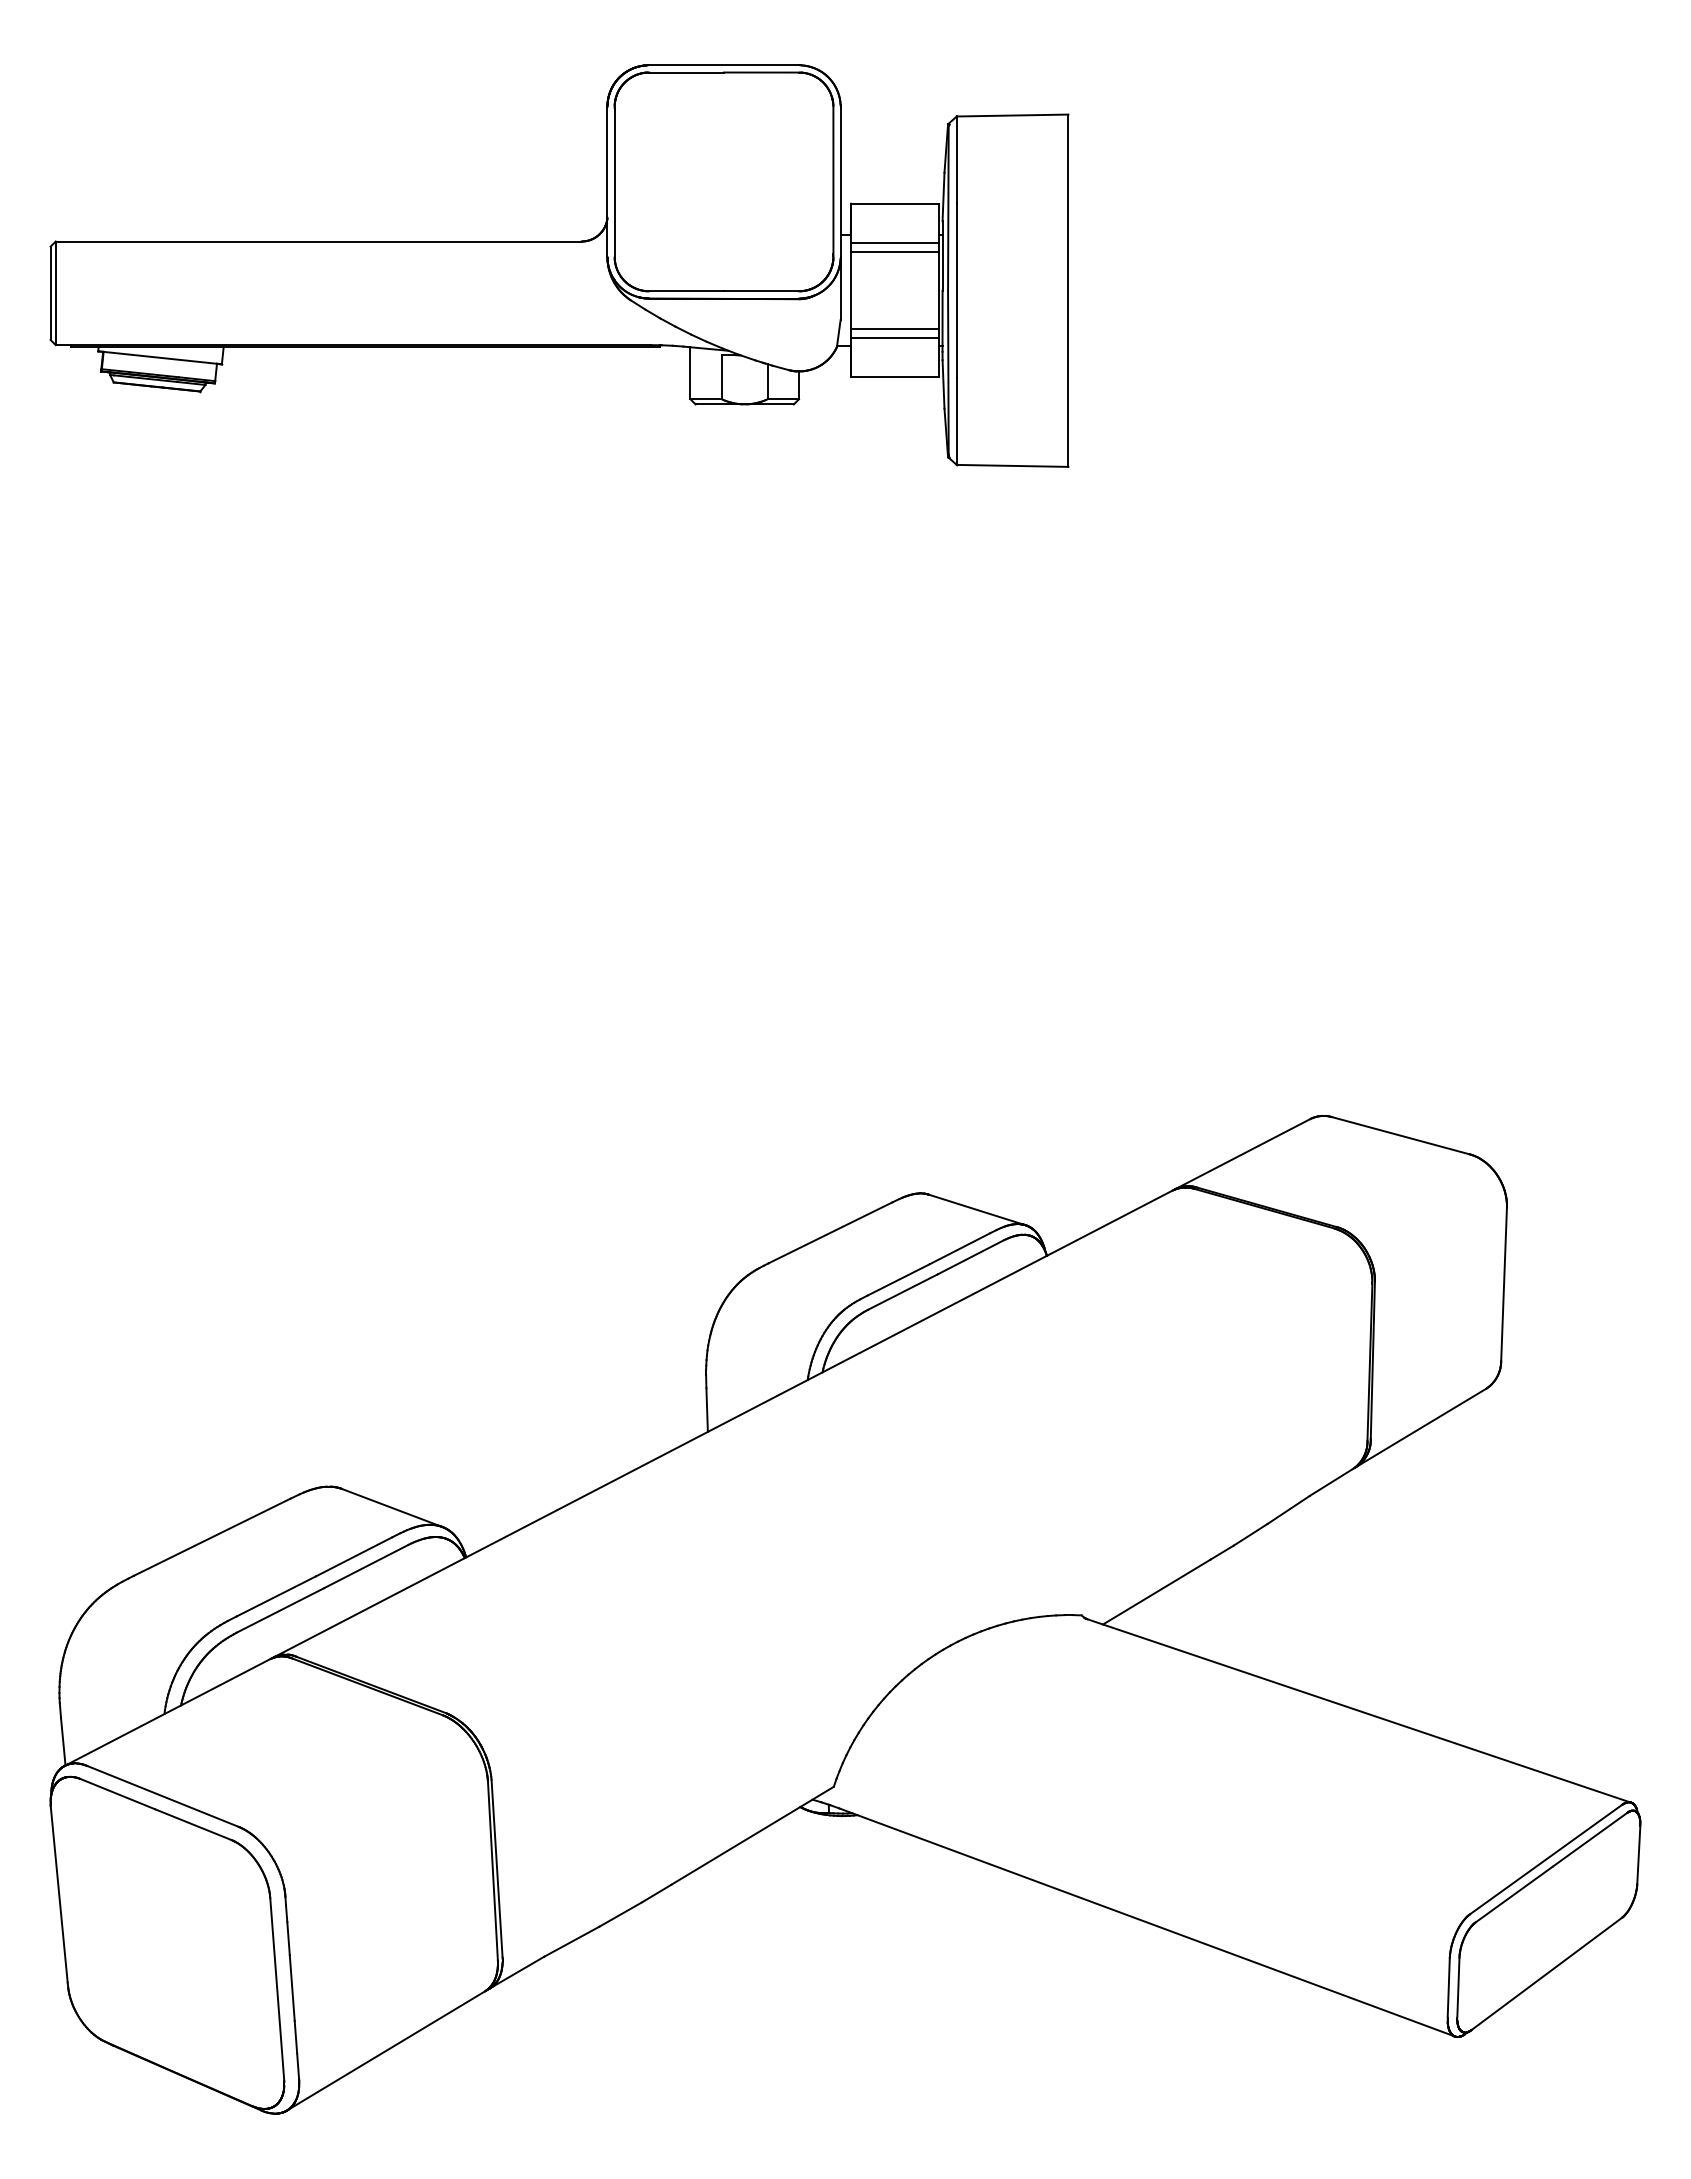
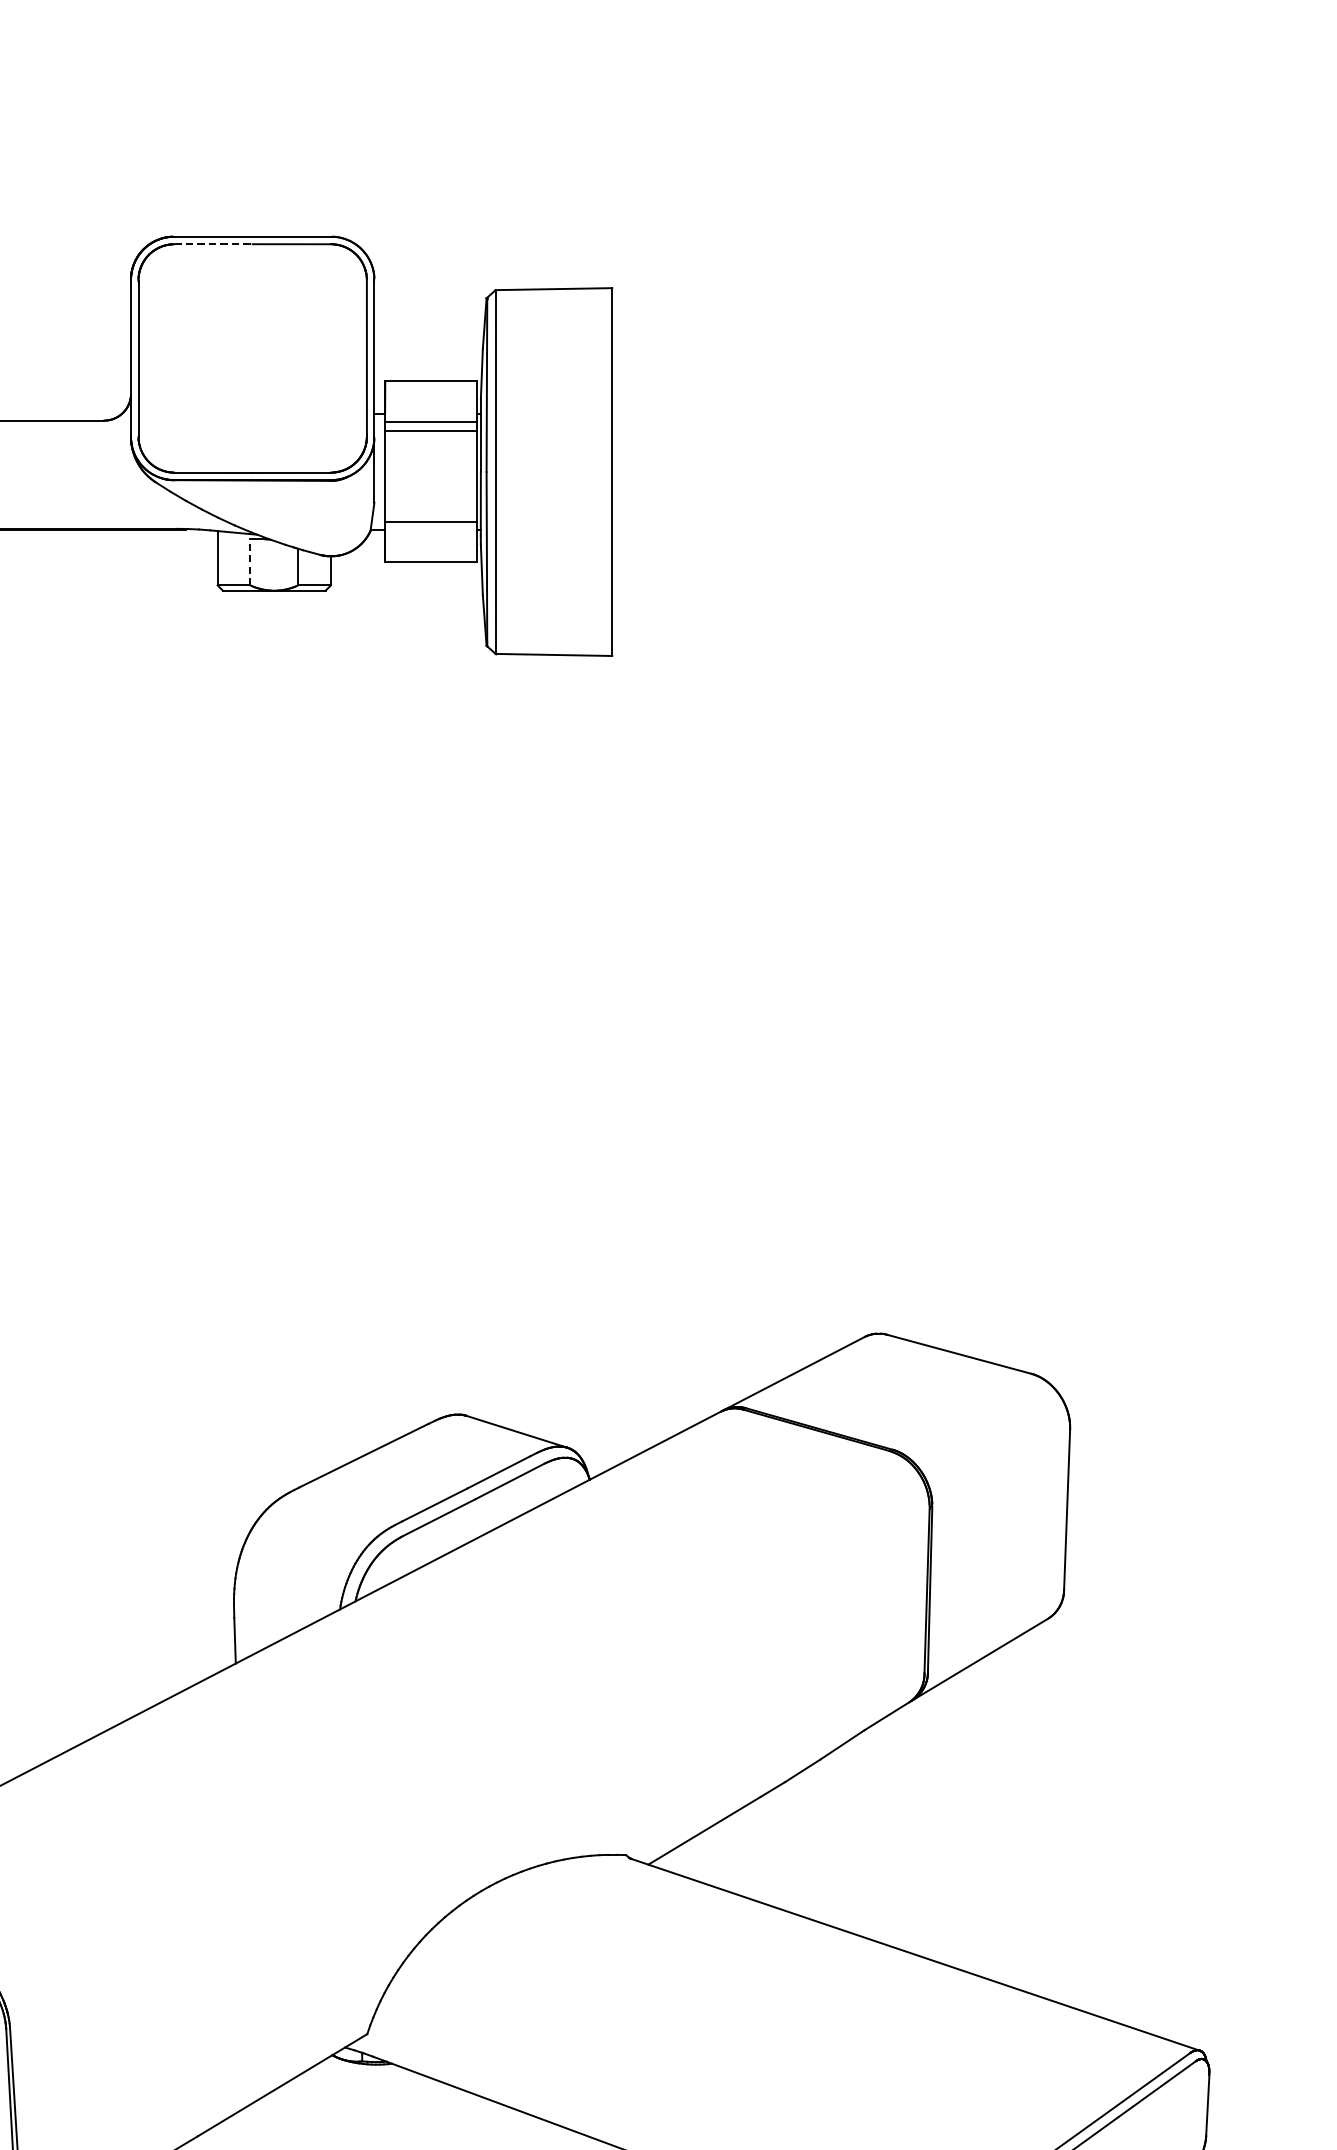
line: (687, 72) -> (214, 244), solid -> dashed
line: (895, 329) -> (431, 512), removed
line: (721, 376) -> (250, 561), solid -> dashed

